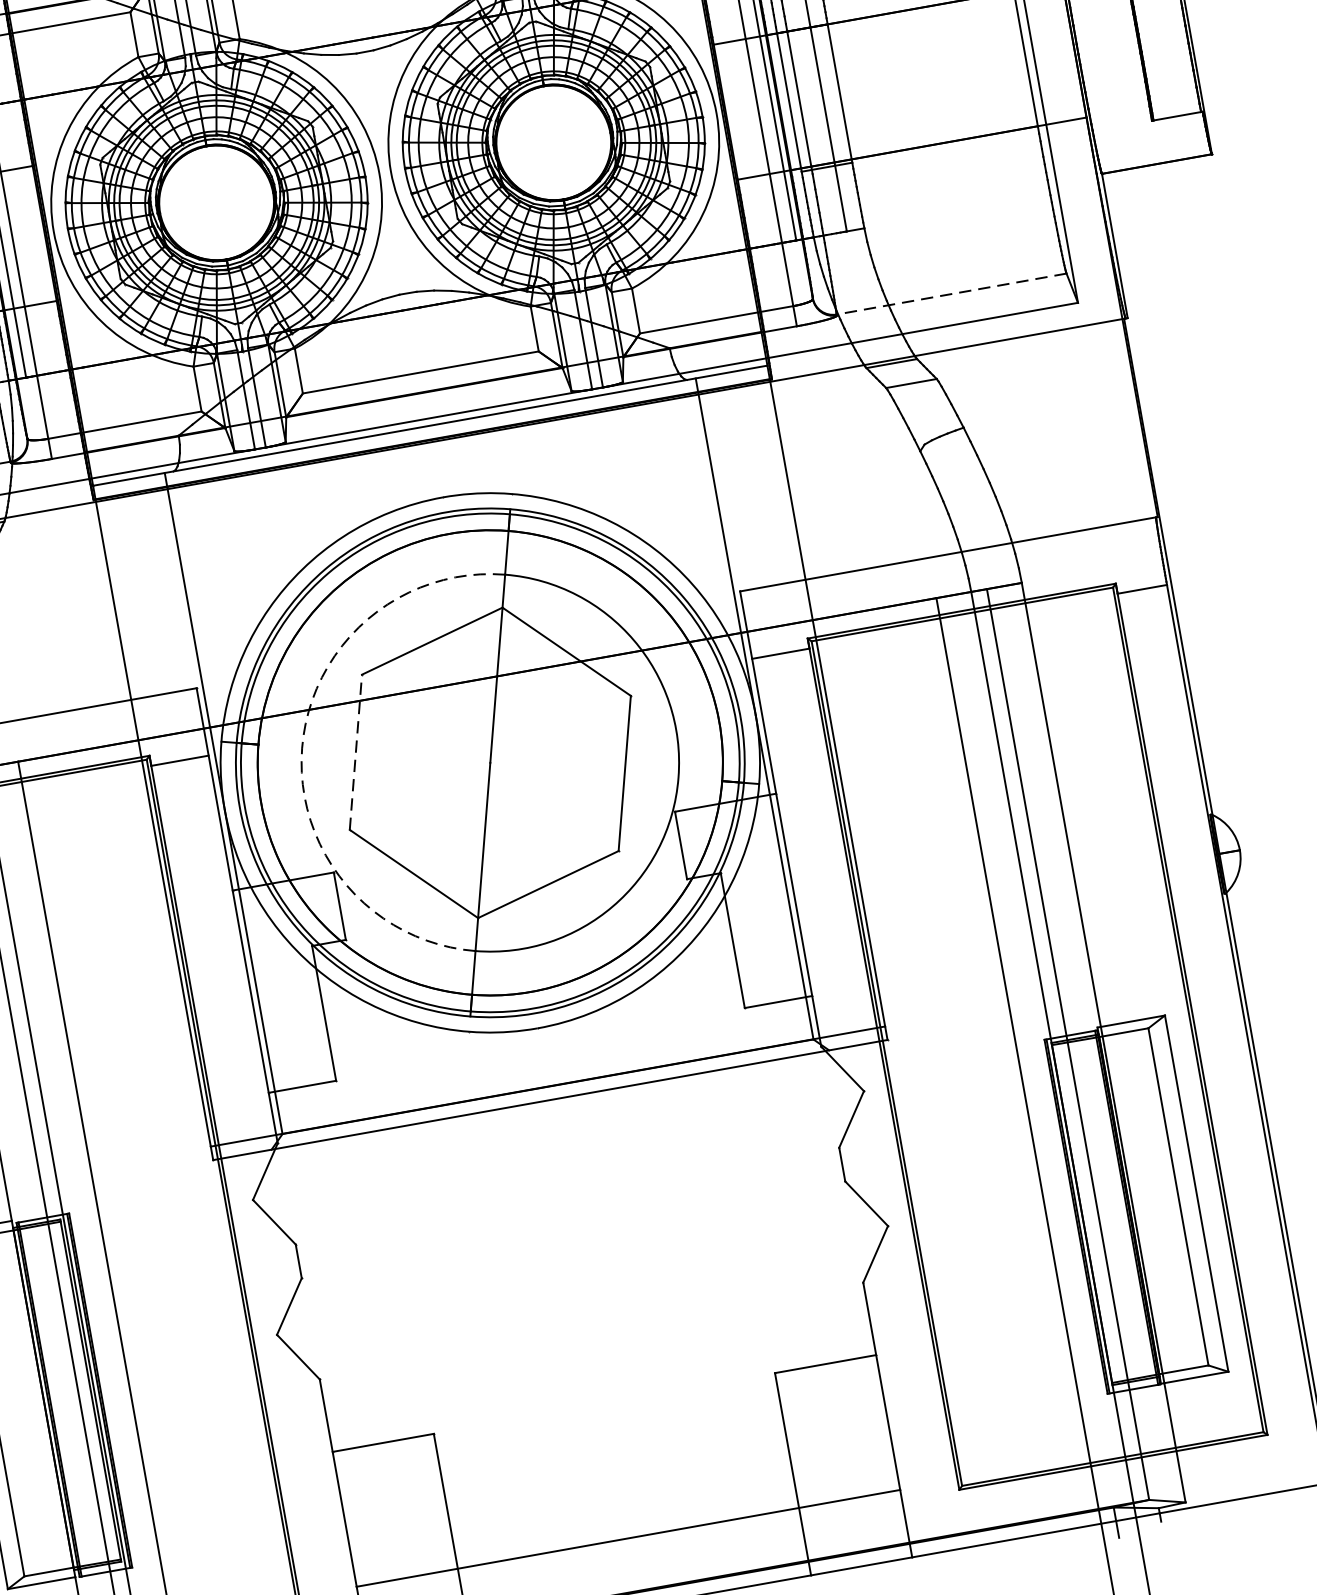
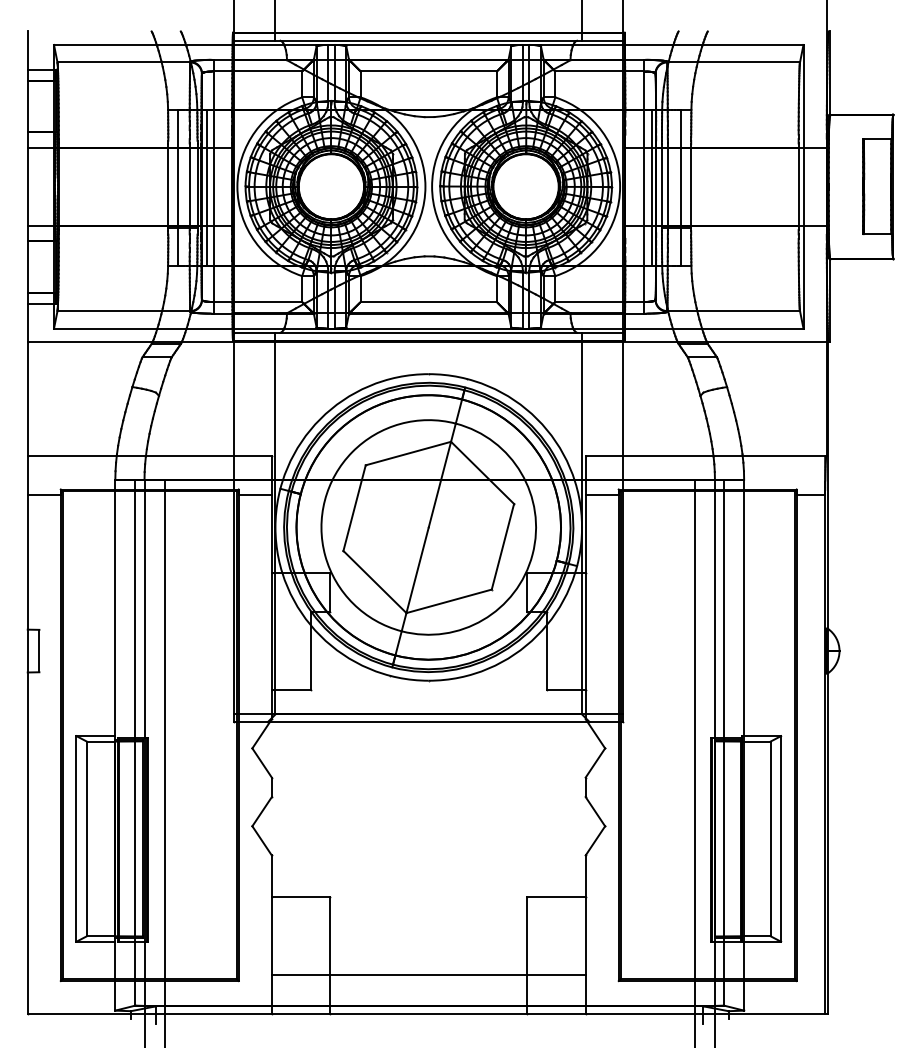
line: (951, 294) -> (733, 311), dashed -> solid
arc: (301, 748) -> (324, 500), dashed -> solid
line: (355, 751) -> (354, 507), dashed -> solid

